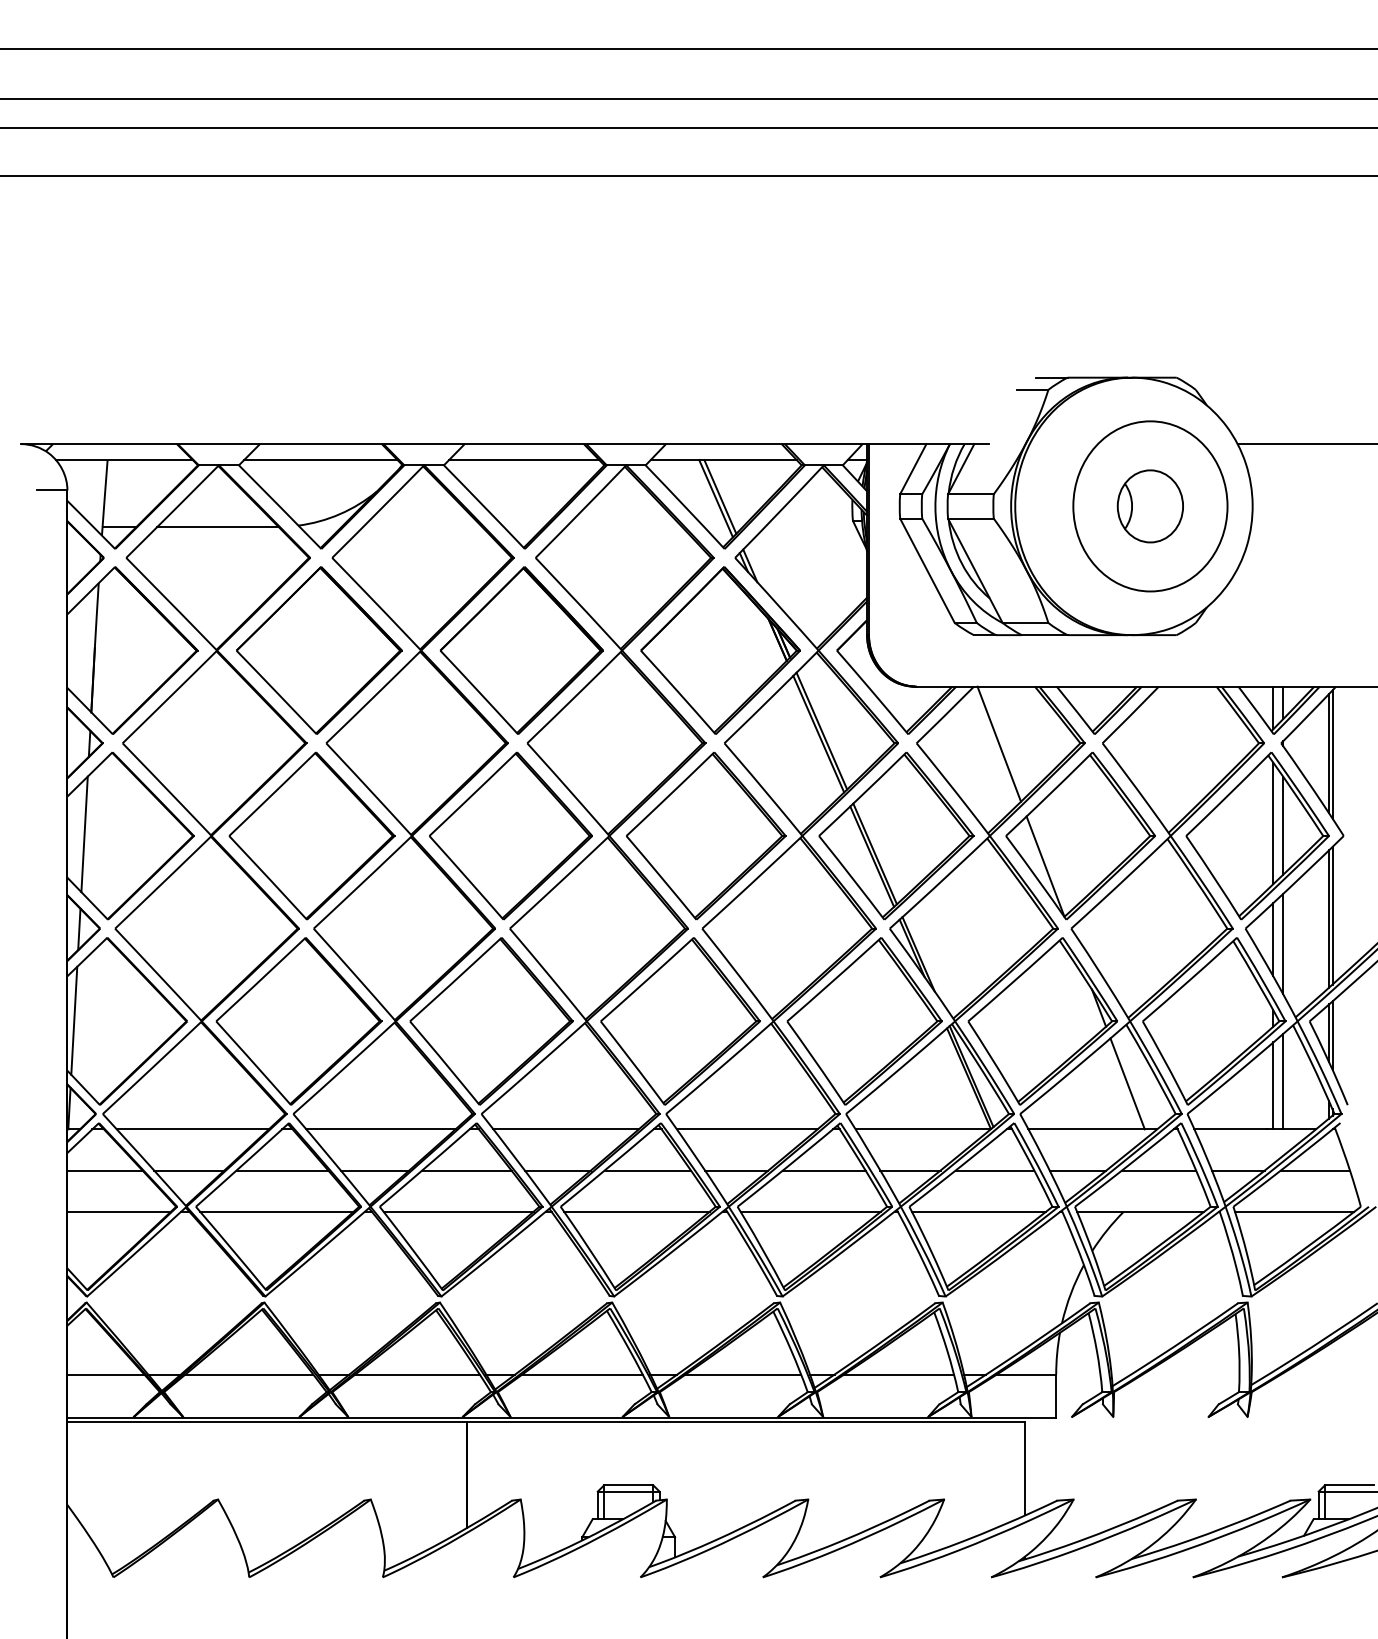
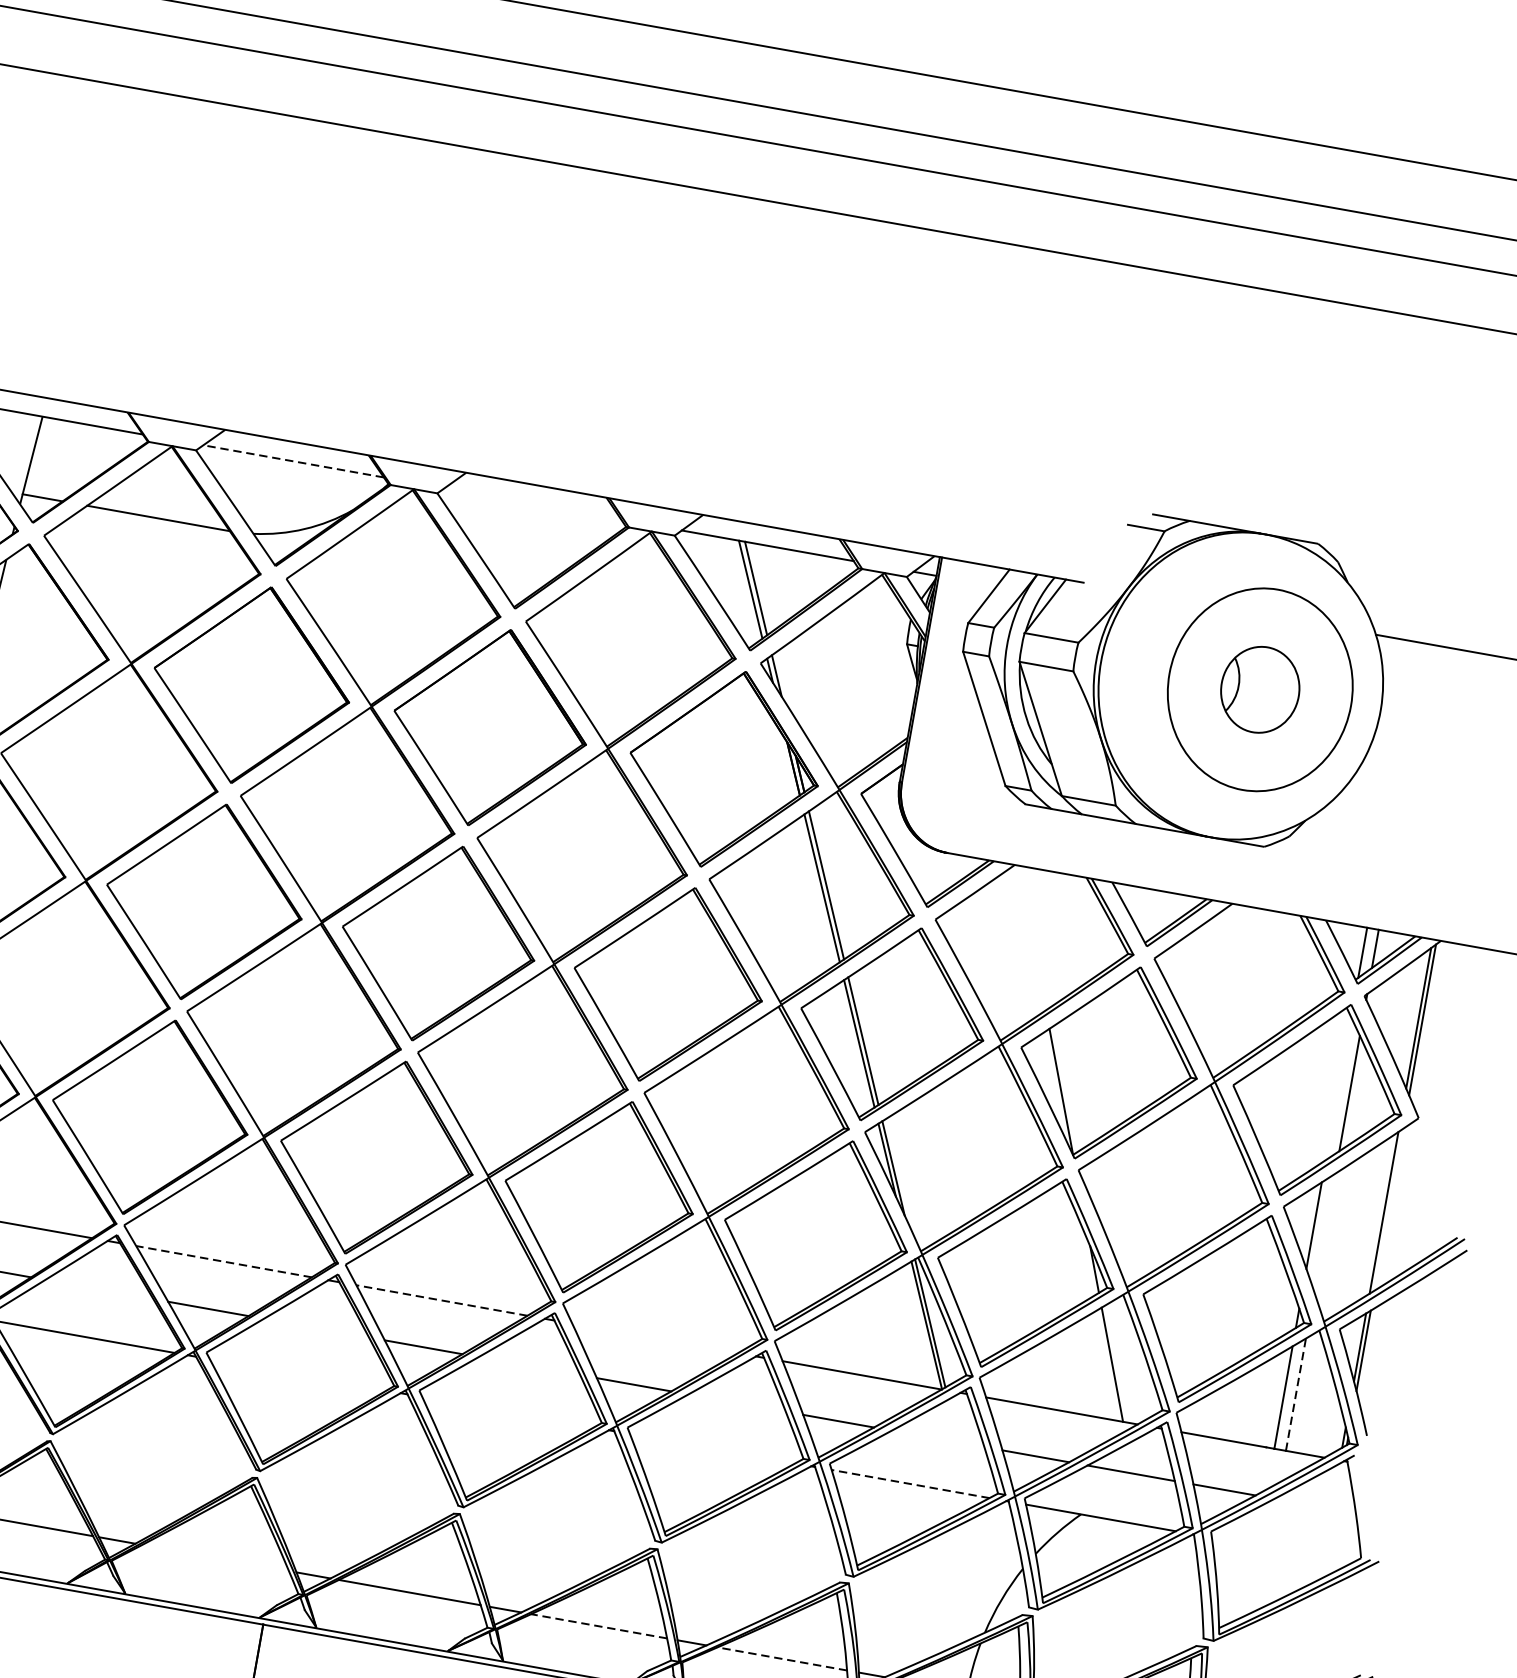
line: (320, 460) -> (293, 461), solid -> dashed
line: (524, 460) -> (533, 504), removed
line: (999, 743) -> (1032, 937), removed
line: (1273, 823) -> (1338, 1088), removed
line: (1332, 915) -> (1388, 1209), removed
line: (1283, 943) -> (1325, 1232), removed
line: (1283, 1081) -> (1296, 1394), solid -> dashed
line: (380, 1129) -> (223, 1261), solid -> dashed
line: (566, 1129) -> (442, 1300), solid -> dashed
line: (746, 1129) -> (654, 1338), removed
line: (282, 1170) -> (99, 1289), removed
line: (466, 1170) -> (316, 1328), removed
line: (647, 1170) -> (529, 1366), removed
line: (823, 1170) -> (736, 1402), removed
line: (994, 1170) -> (937, 1438), removed
line: (1314, 1170) -> (1314, 1505), removed
line: (458, 1211) -> (298, 1374), removed
line: (636, 1211) -> (507, 1411), removed
line: (810, 1211) -> (712, 1448), removed
line: (978, 1211) -> (910, 1483), solid -> dashed
line: (1294, 1211) -> (1282, 1549), removed
line: (417, 1374) -> (215, 1557), removed
line: (743, 1374) -> (599, 1626), solid -> dashed
line: (898, 1374) -> (781, 1658), solid -> dashed

